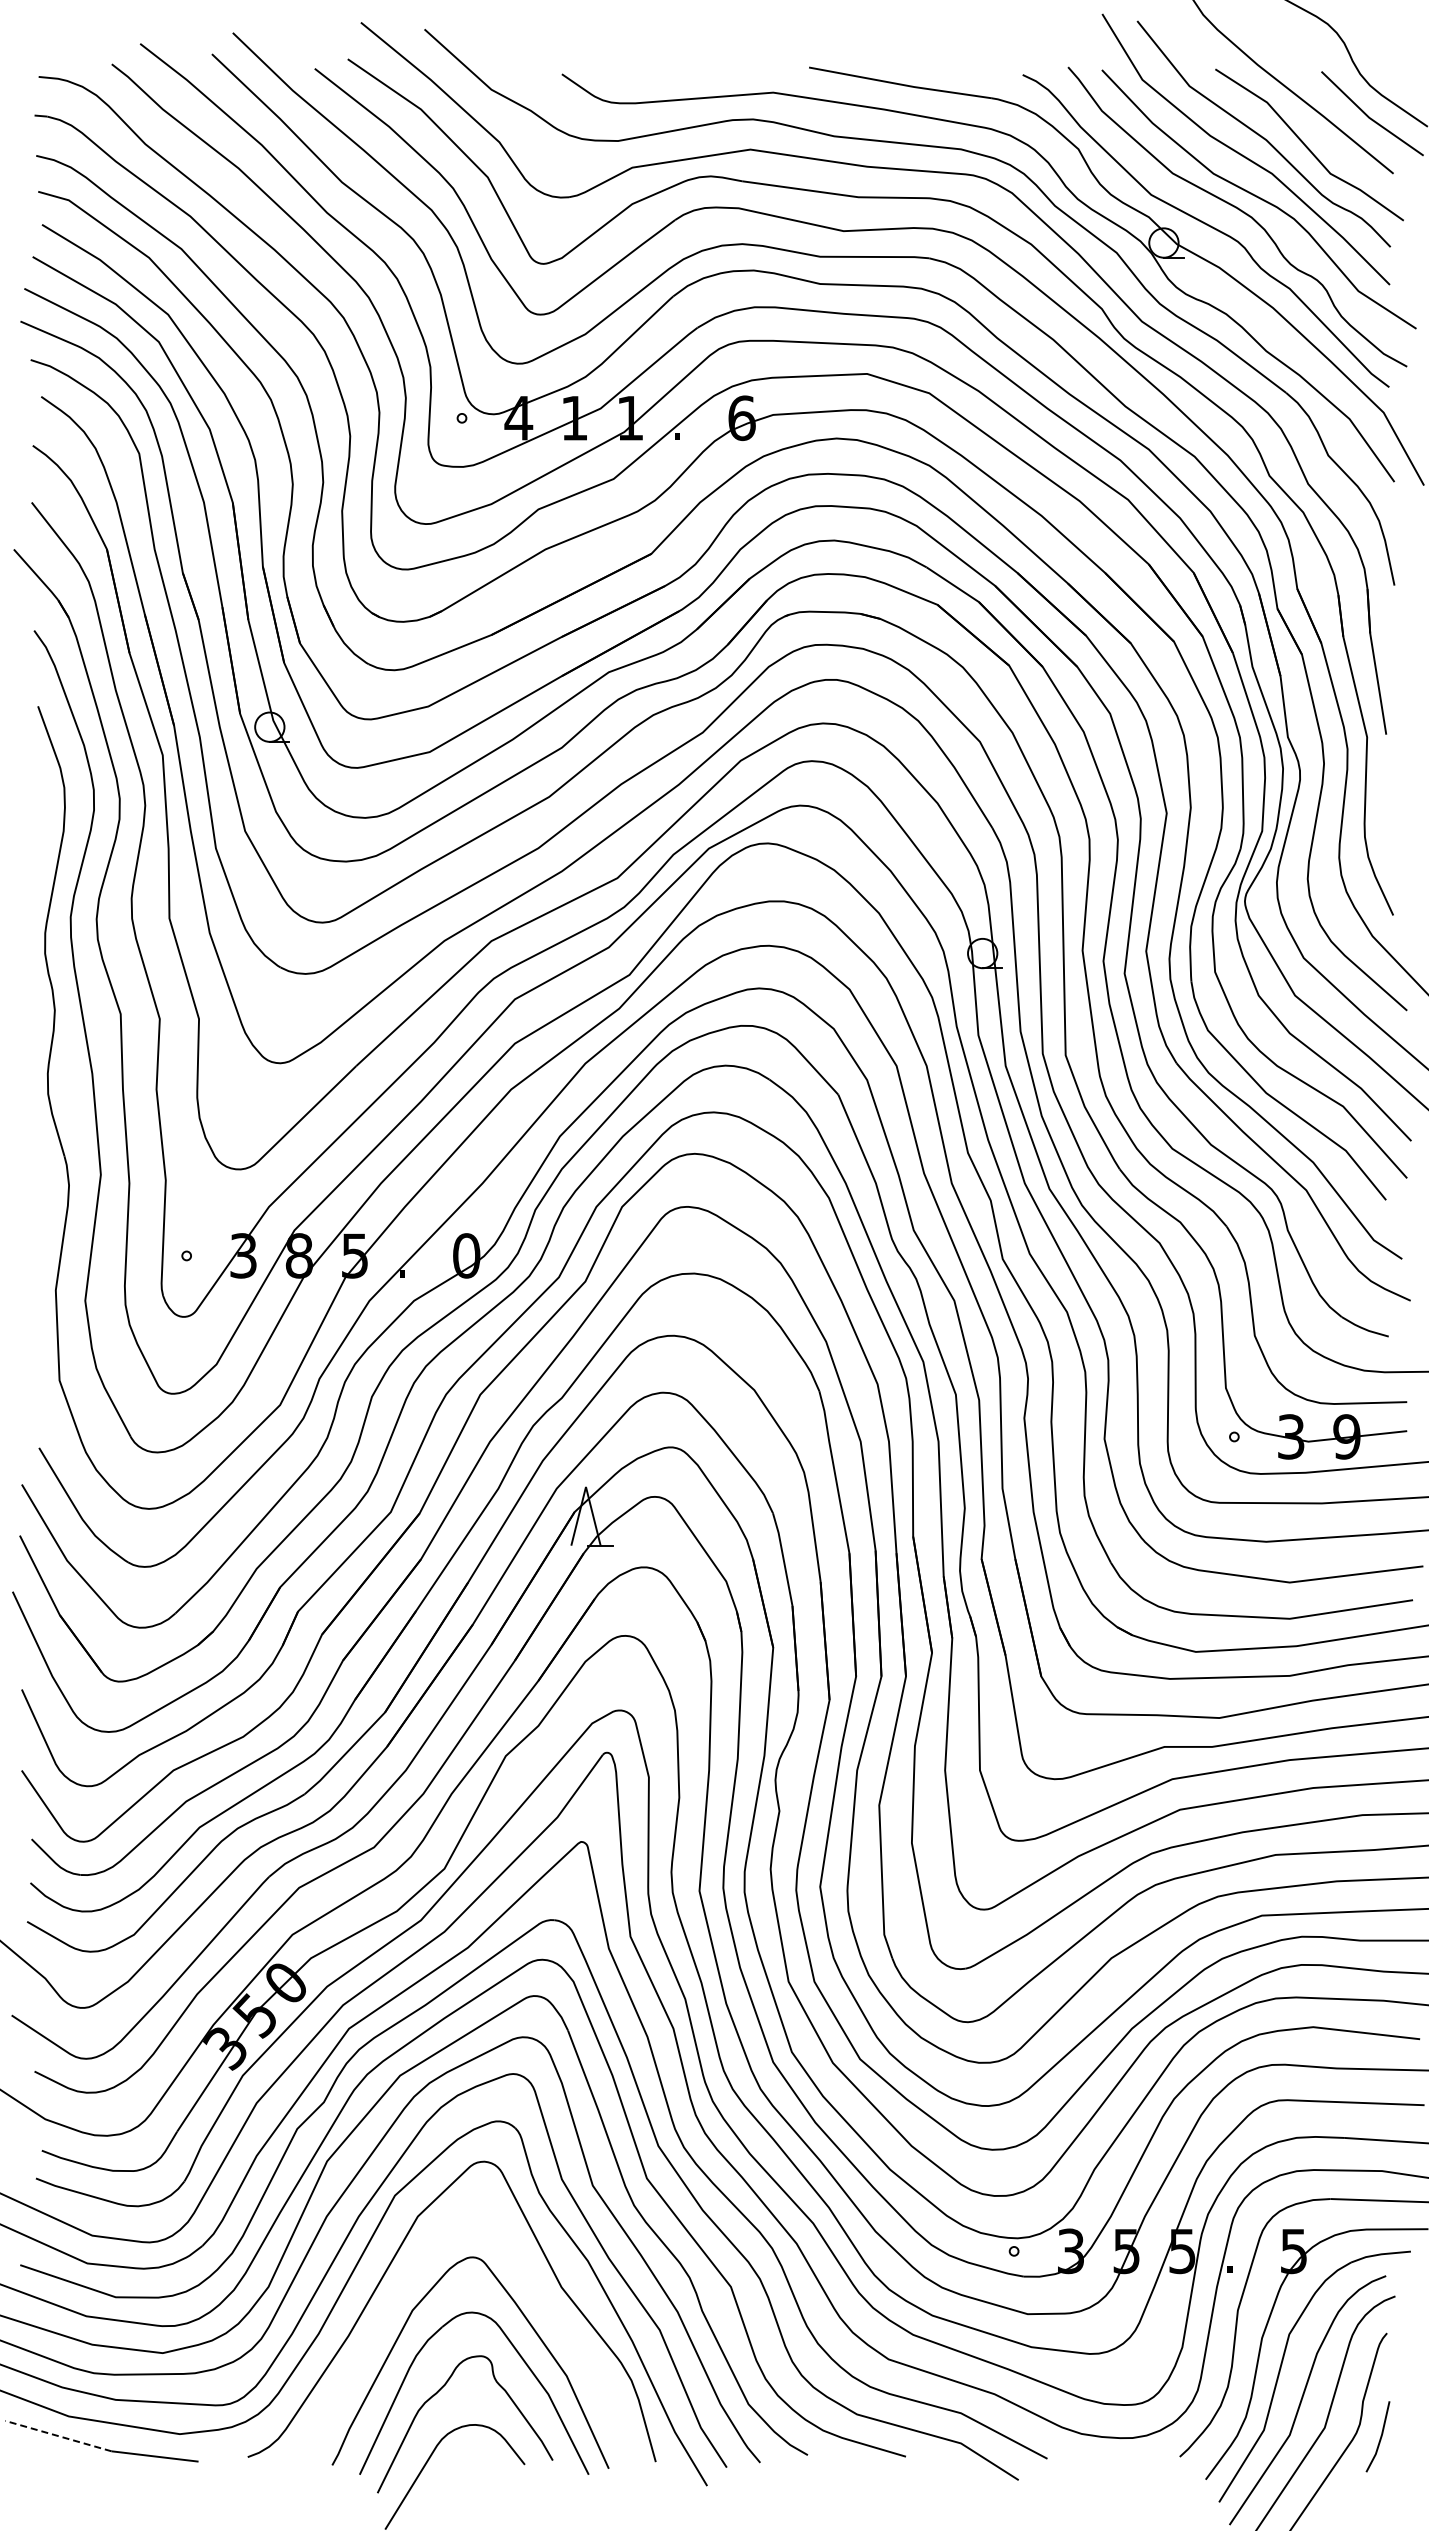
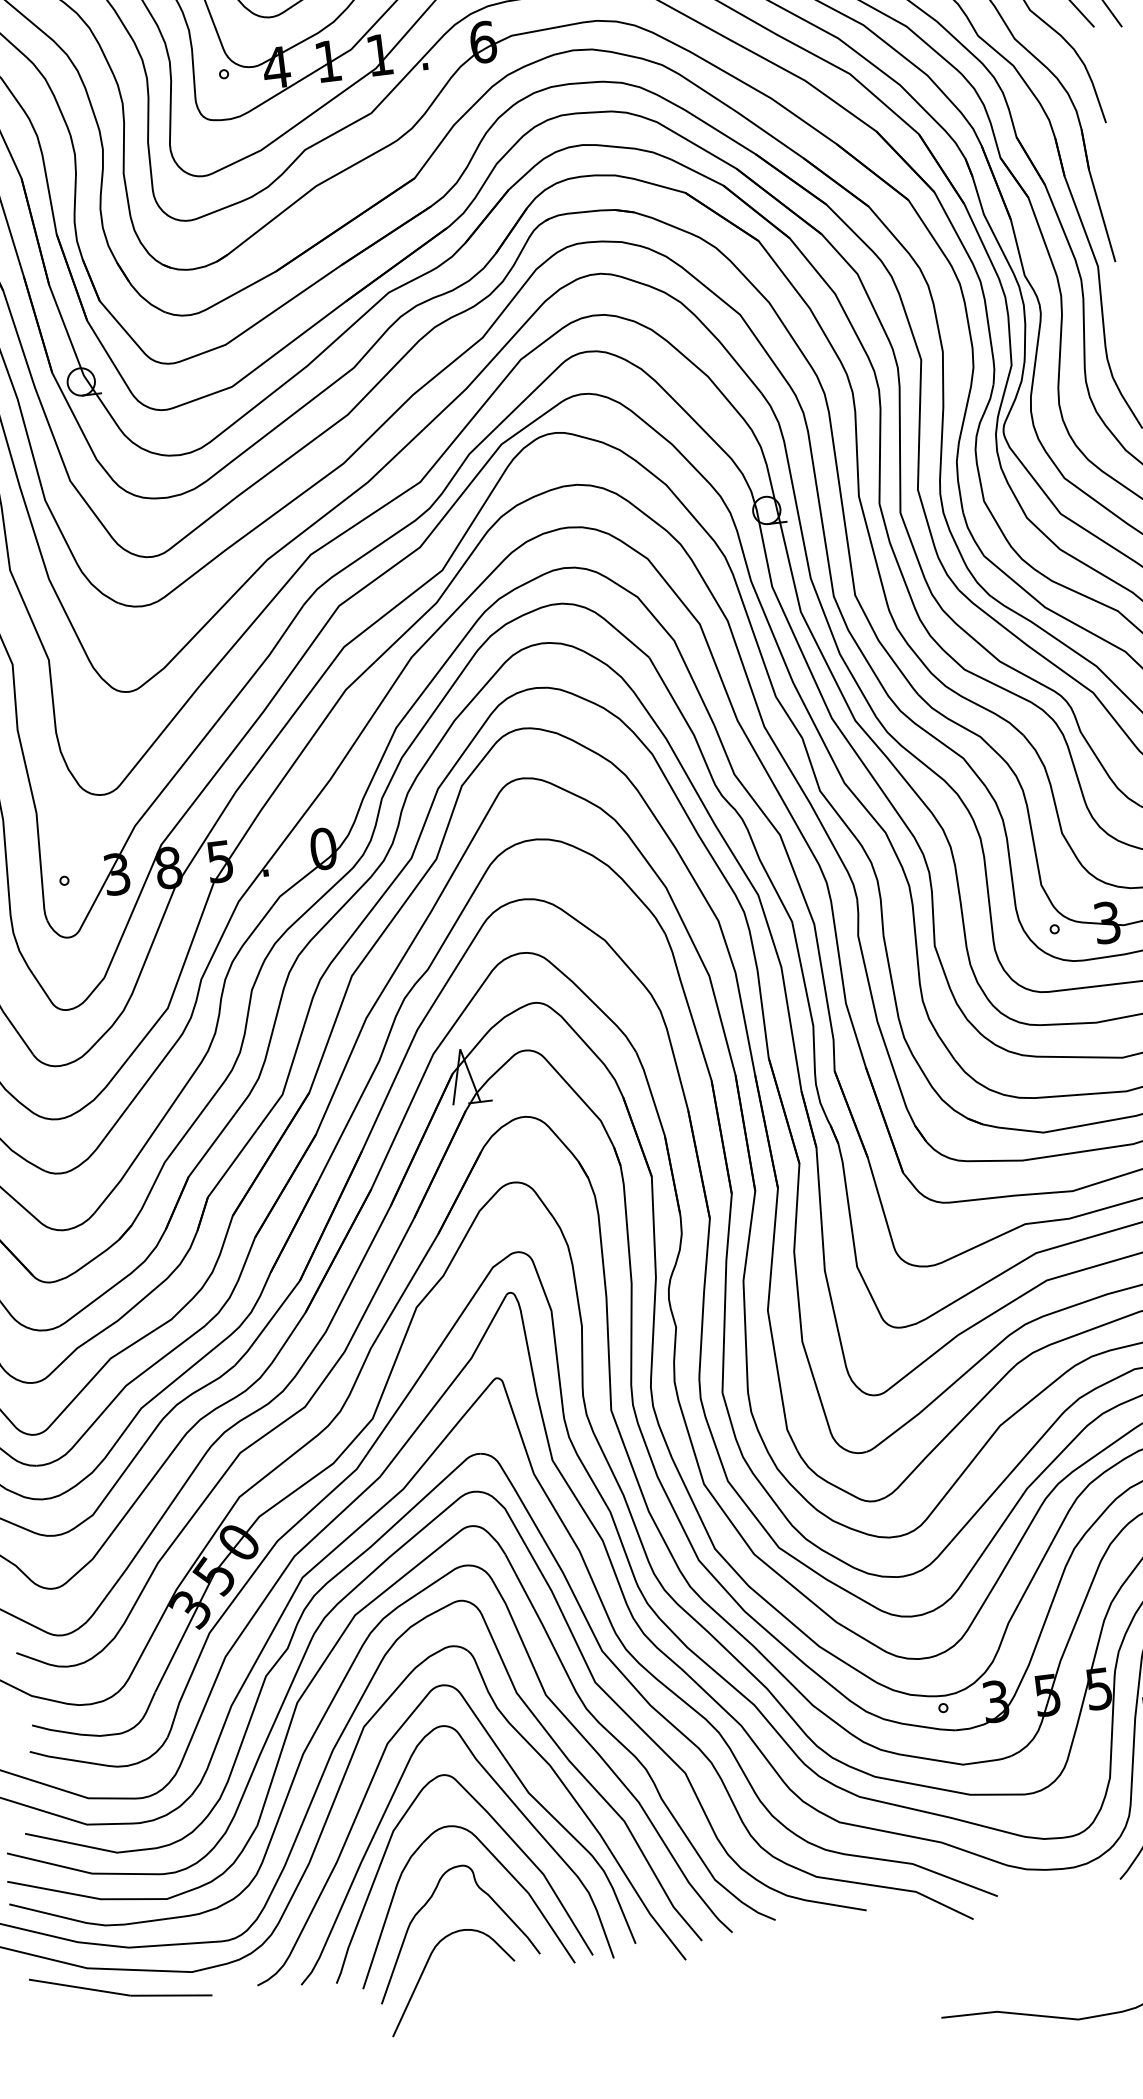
curve: (400, 2300) -> (381, 1823), added
line: (57, 2435) -> (78, 1987), dashed -> solid

